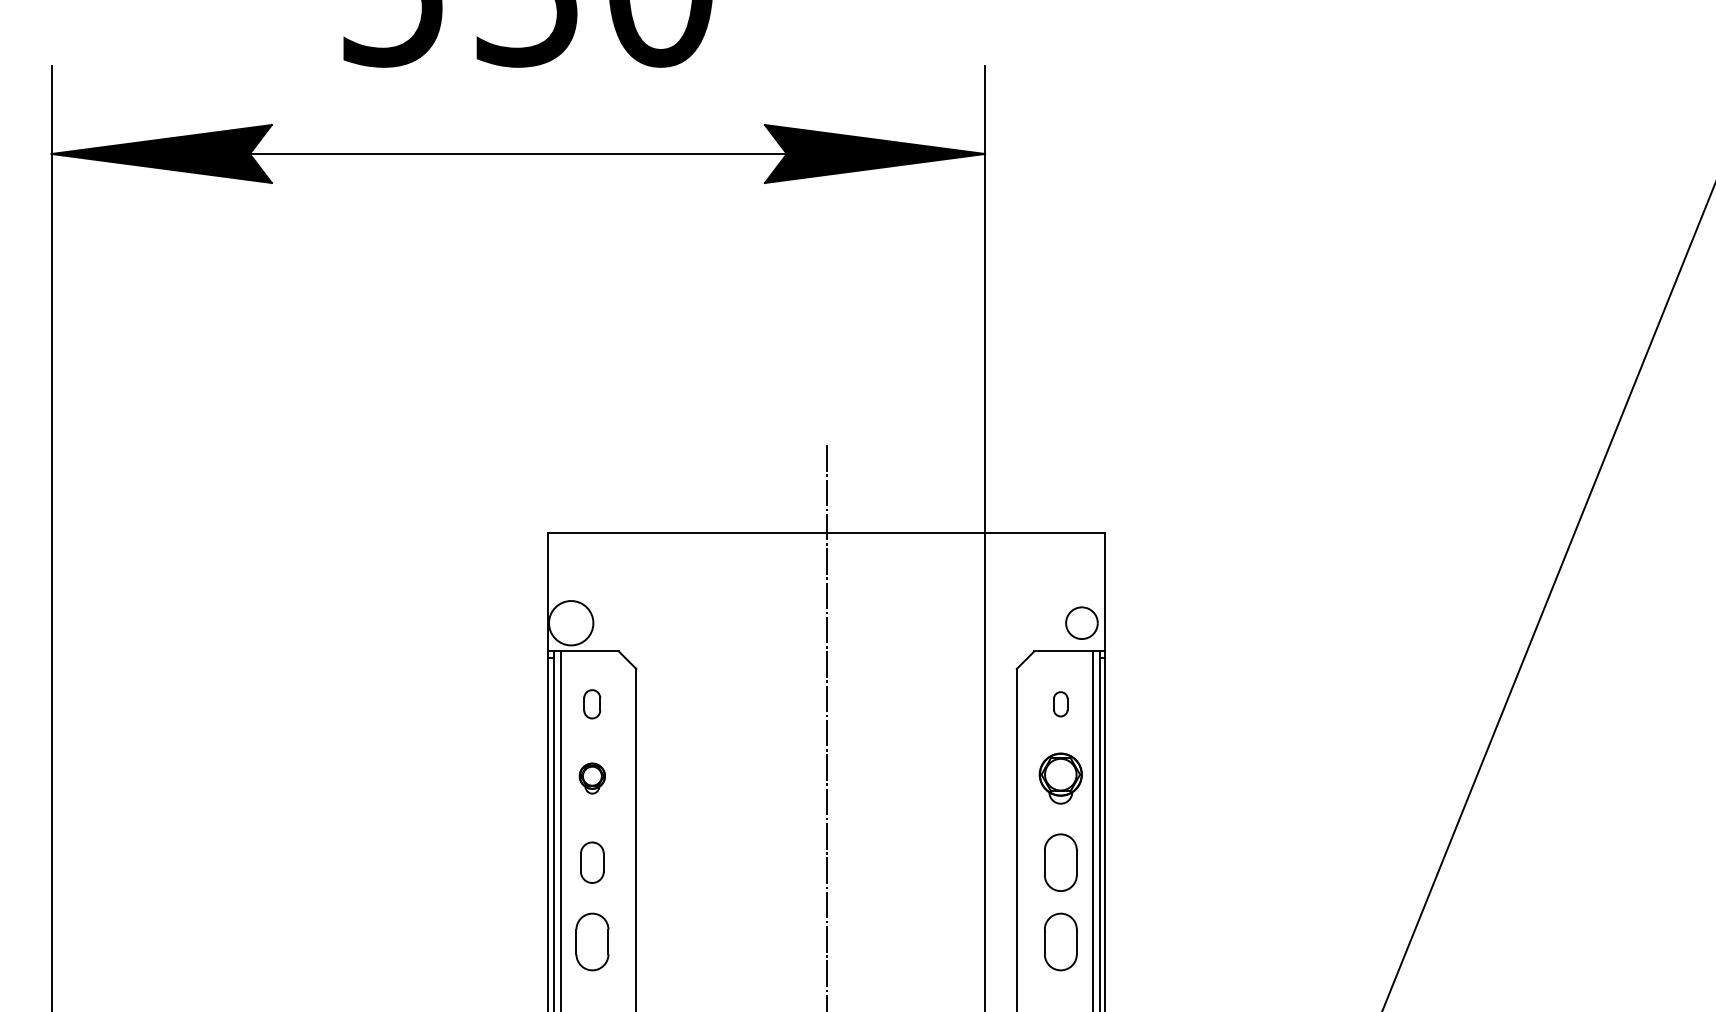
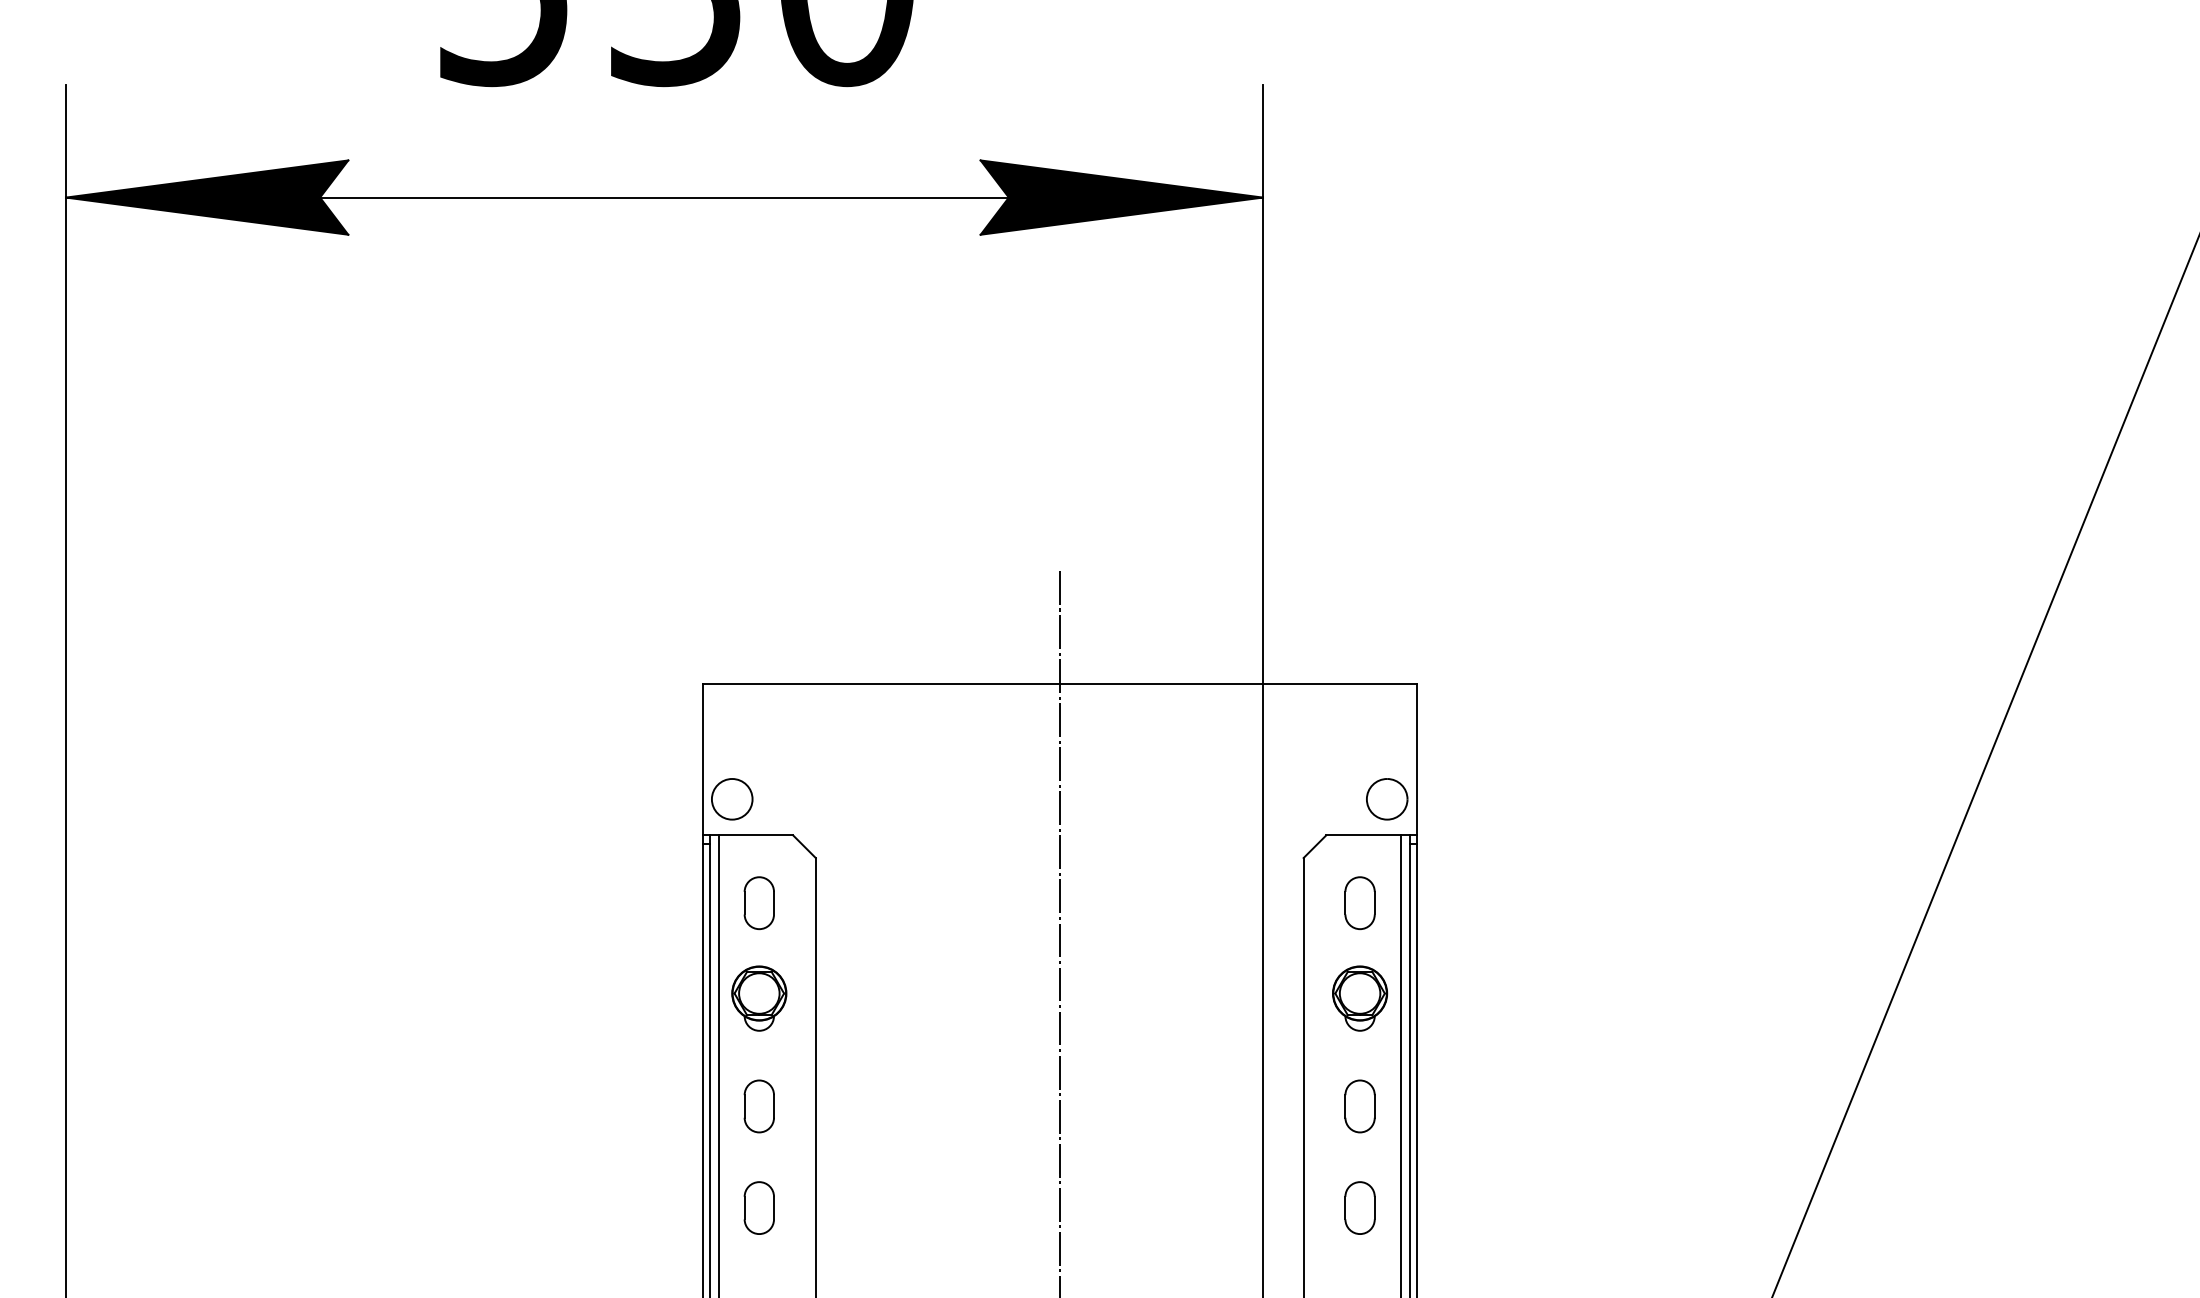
circle: (570, 622) -> (731, 798), size x0.71
part: (591, 704) -> (758, 903), size x1.43
part: (1060, 704) -> (1359, 903), size x1.67
part: (592, 778) -> (759, 998), size x1.67
part: (1060, 862) -> (1359, 1106), size x0.71
part: (591, 941) -> (758, 1207), size x0.71
part: (1060, 941) -> (1359, 1207), size x0.71

